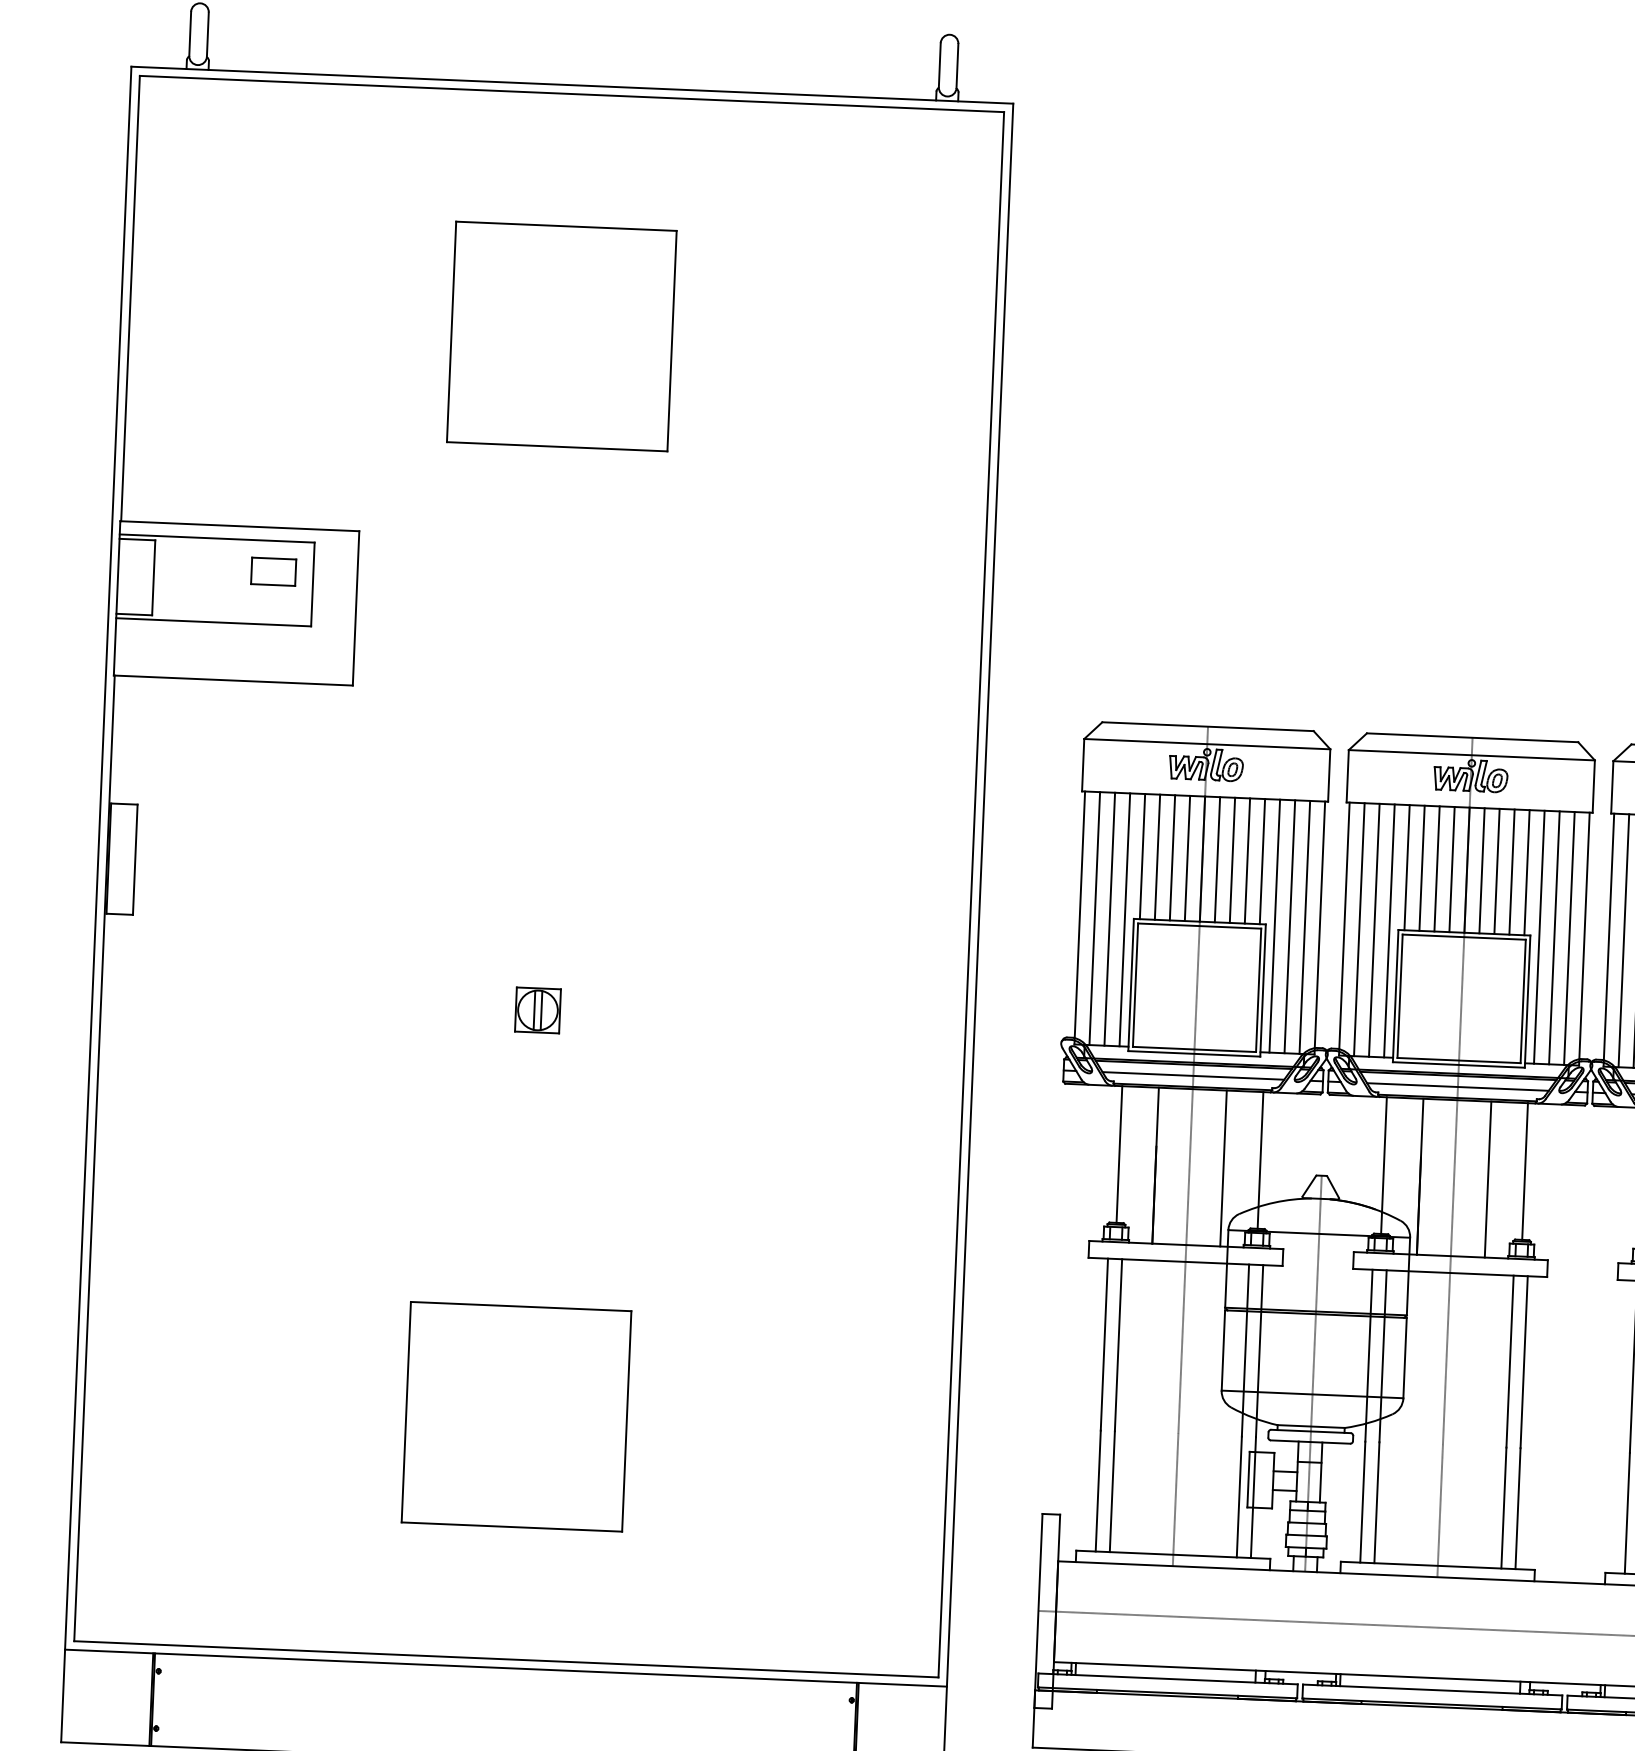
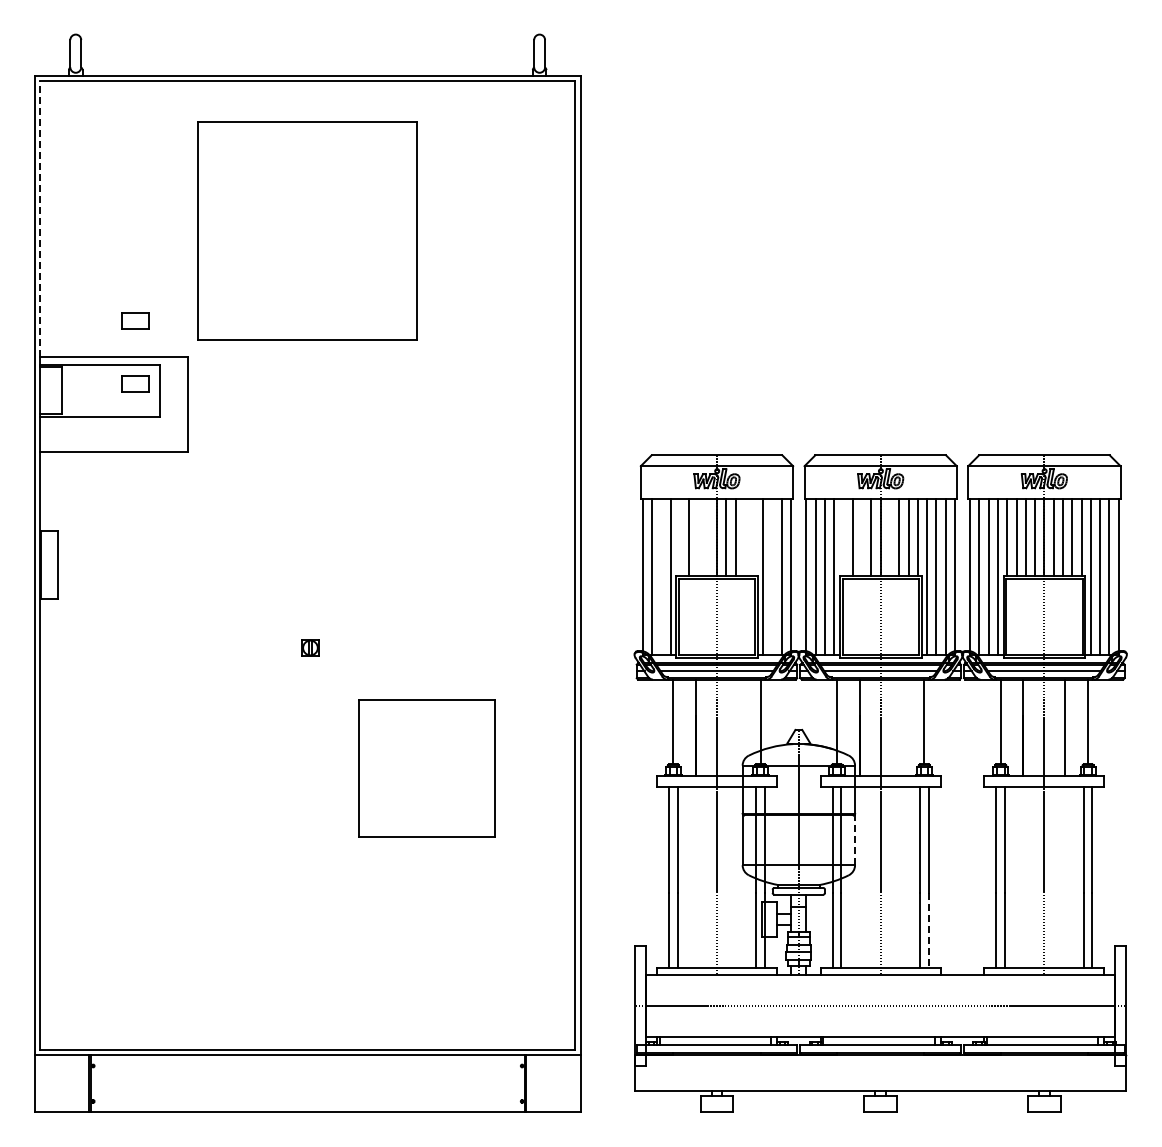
line: (130, 298) -> (40, 218), solid -> dashed
part: (561, 335) -> (307, 230), size x1.6
part: (277, 469) -> (135, 320), added
line: (1141, 856) -> (679, 537), removed
line: (1172, 858) -> (698, 537), removed
line: (1187, 858) -> (707, 537), removed
line: (1246, 861) -> (744, 537), removed
line: (1263, 861) -> (754, 537), removed
line: (1406, 868) -> (843, 537), removed
line: (1437, 869) -> (862, 537), removed
line: (1481, 871) -> (889, 537), removed
line: (1110, 918) -> (661, 576), removed
line: (1289, 926) -> (772, 576), removed
part: (538, 1009) -> (310, 647), size x0.6
line: (1224, 1167) -> (738, 727), removed
line: (1487, 1178) -> (901, 727), removed
line: (1405, 1358) -> (855, 840), solid -> dashed
part: (516, 1416) -> (426, 768), moved
line: (1517, 1508) -> (928, 930), solid -> dashed

